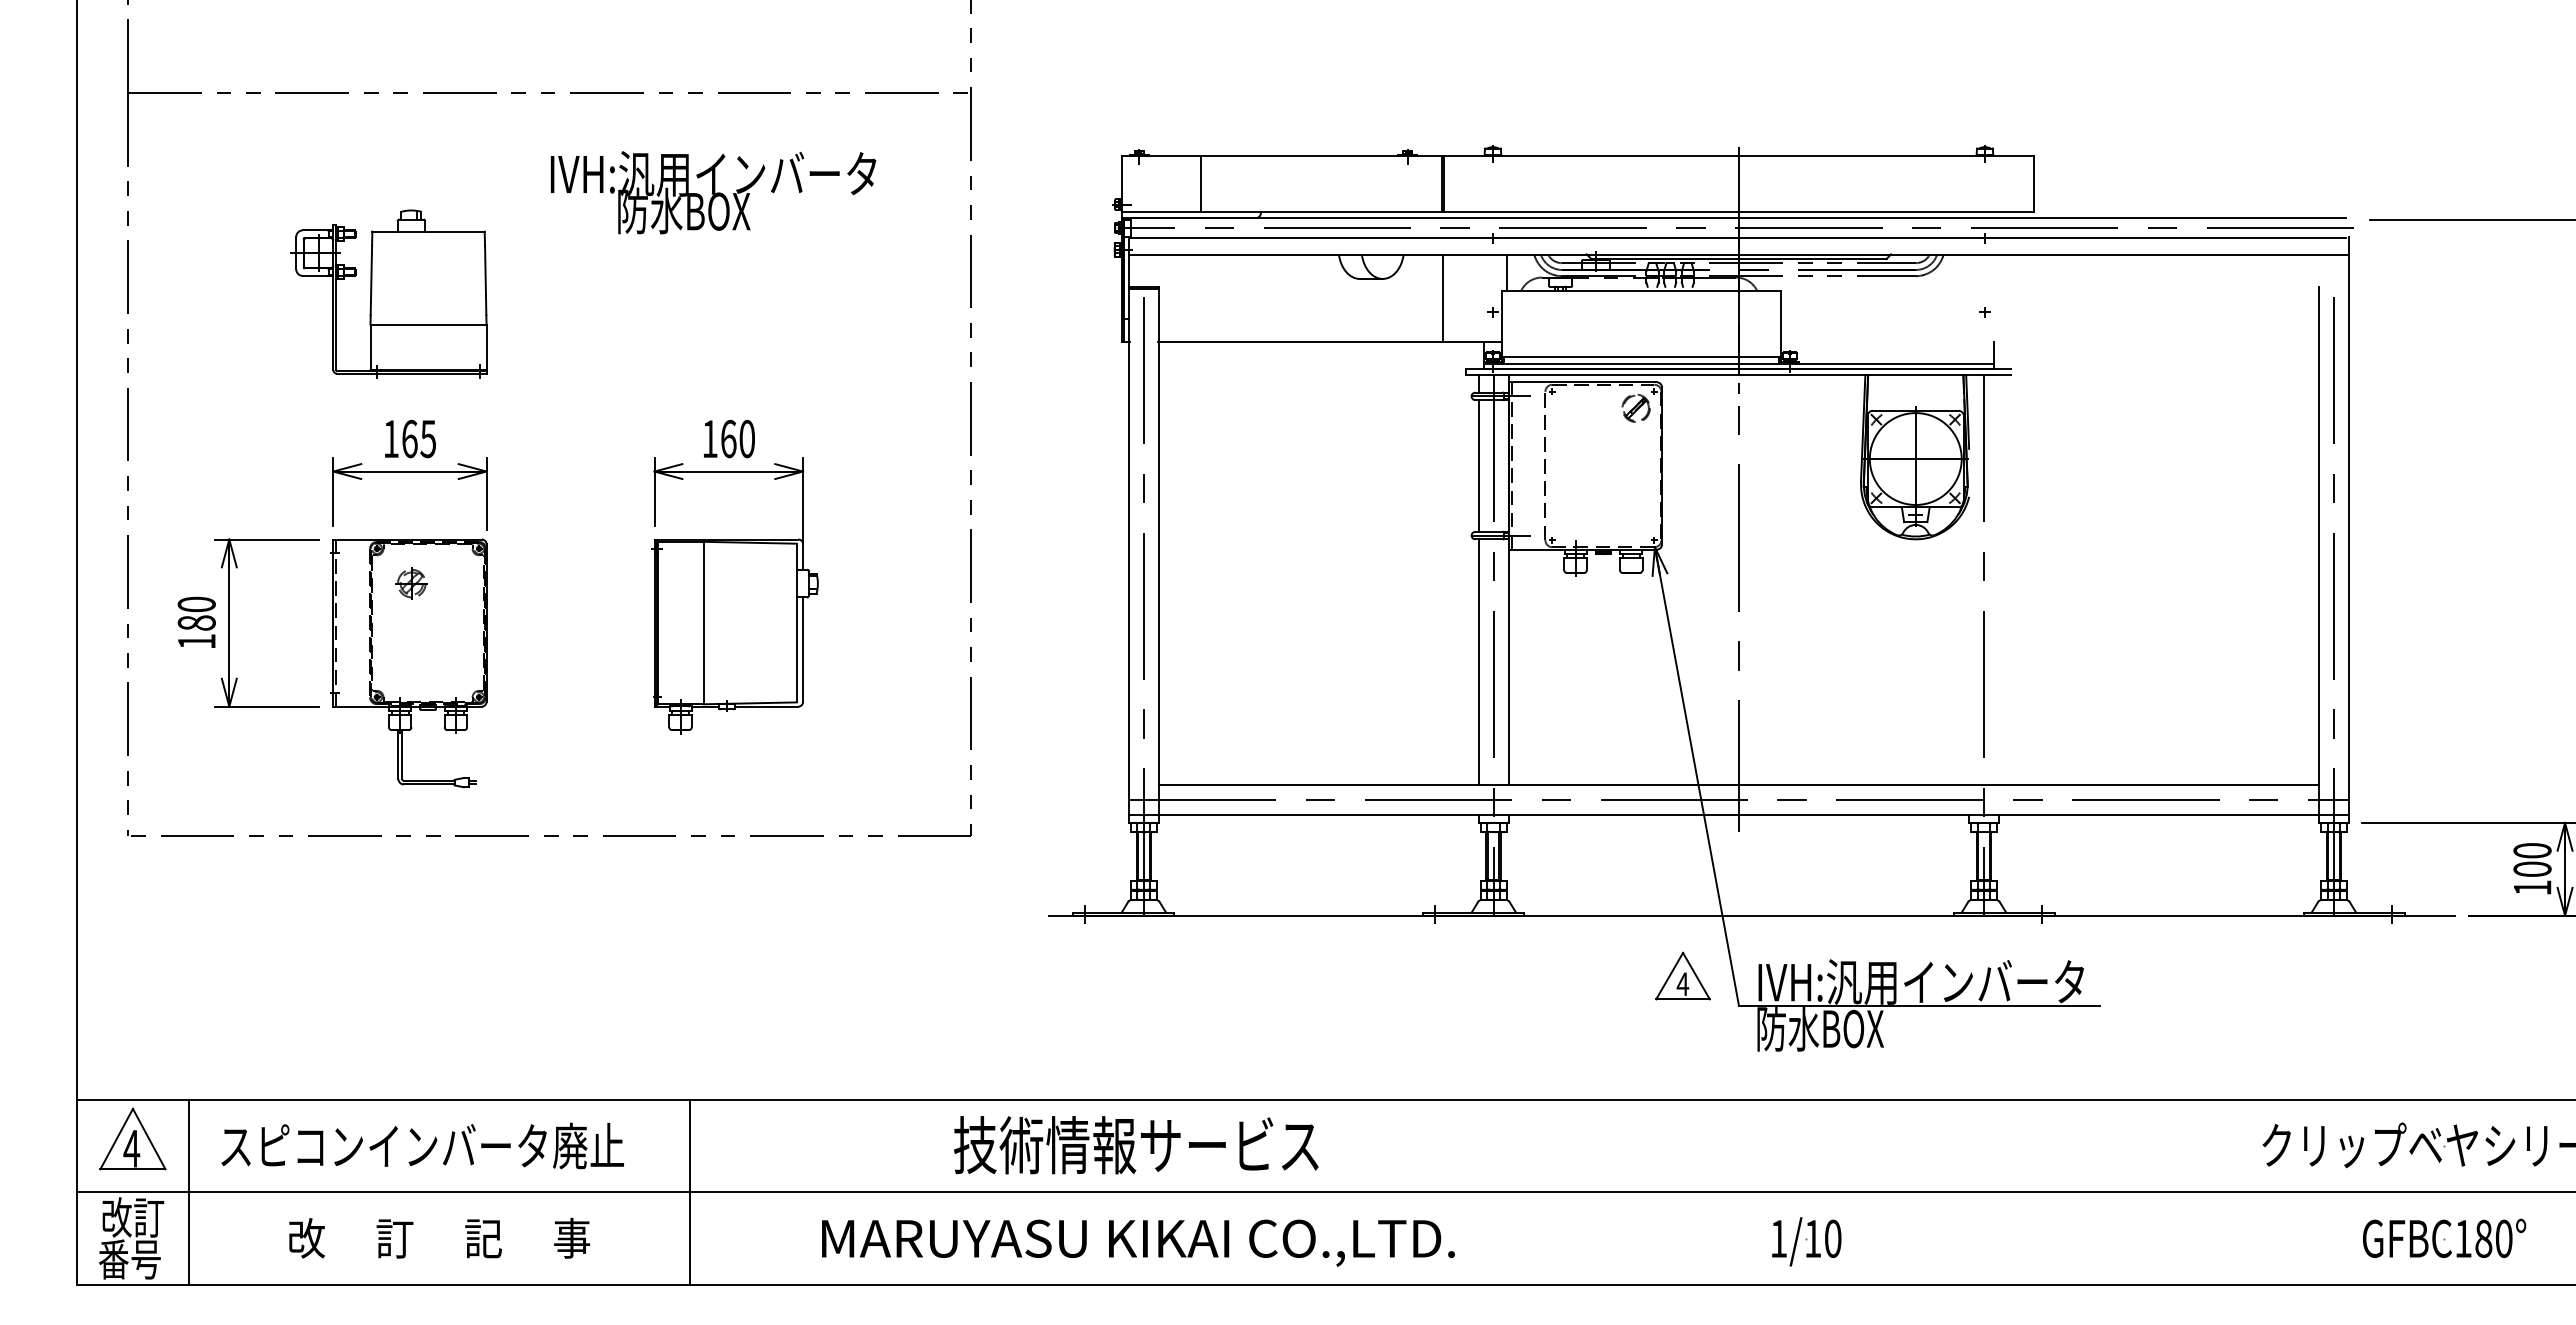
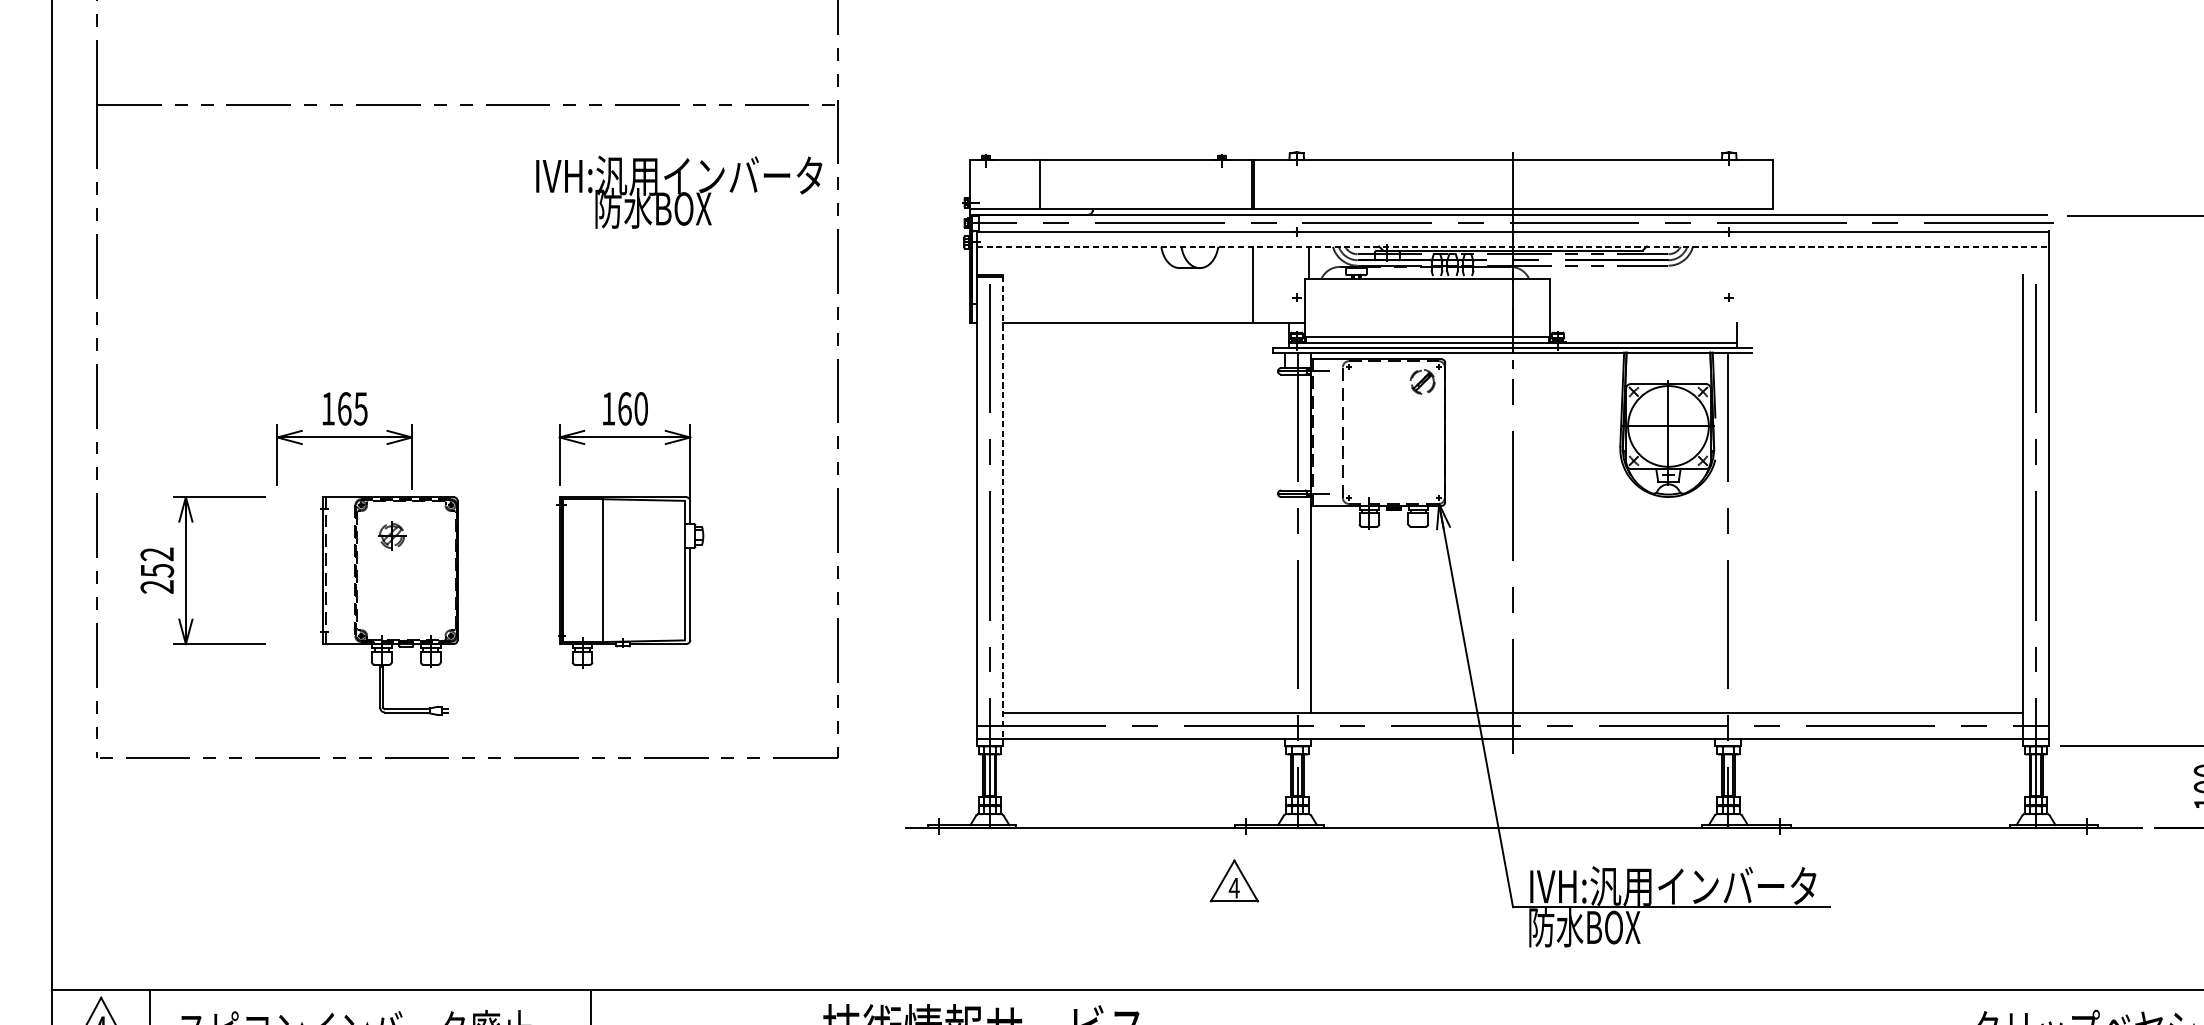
text: (713, 192) -> (679, 192), moved
line: (1738, 254) -> (1512, 246), solid -> dashed
part: (388, 293) -> (325, 280), removed
line: (1479, 465) -> (1284, 432), removed
line: (1158, 554) -> (1002, 510), solid -> dashed
text: (196, 622) -> (157, 570), 180 -> 252
line: (1479, 661) -> (1284, 604), removed
part: (408, 663) -> (389, 606), moved
part: (1682, 975) -> (1233, 880), moved

